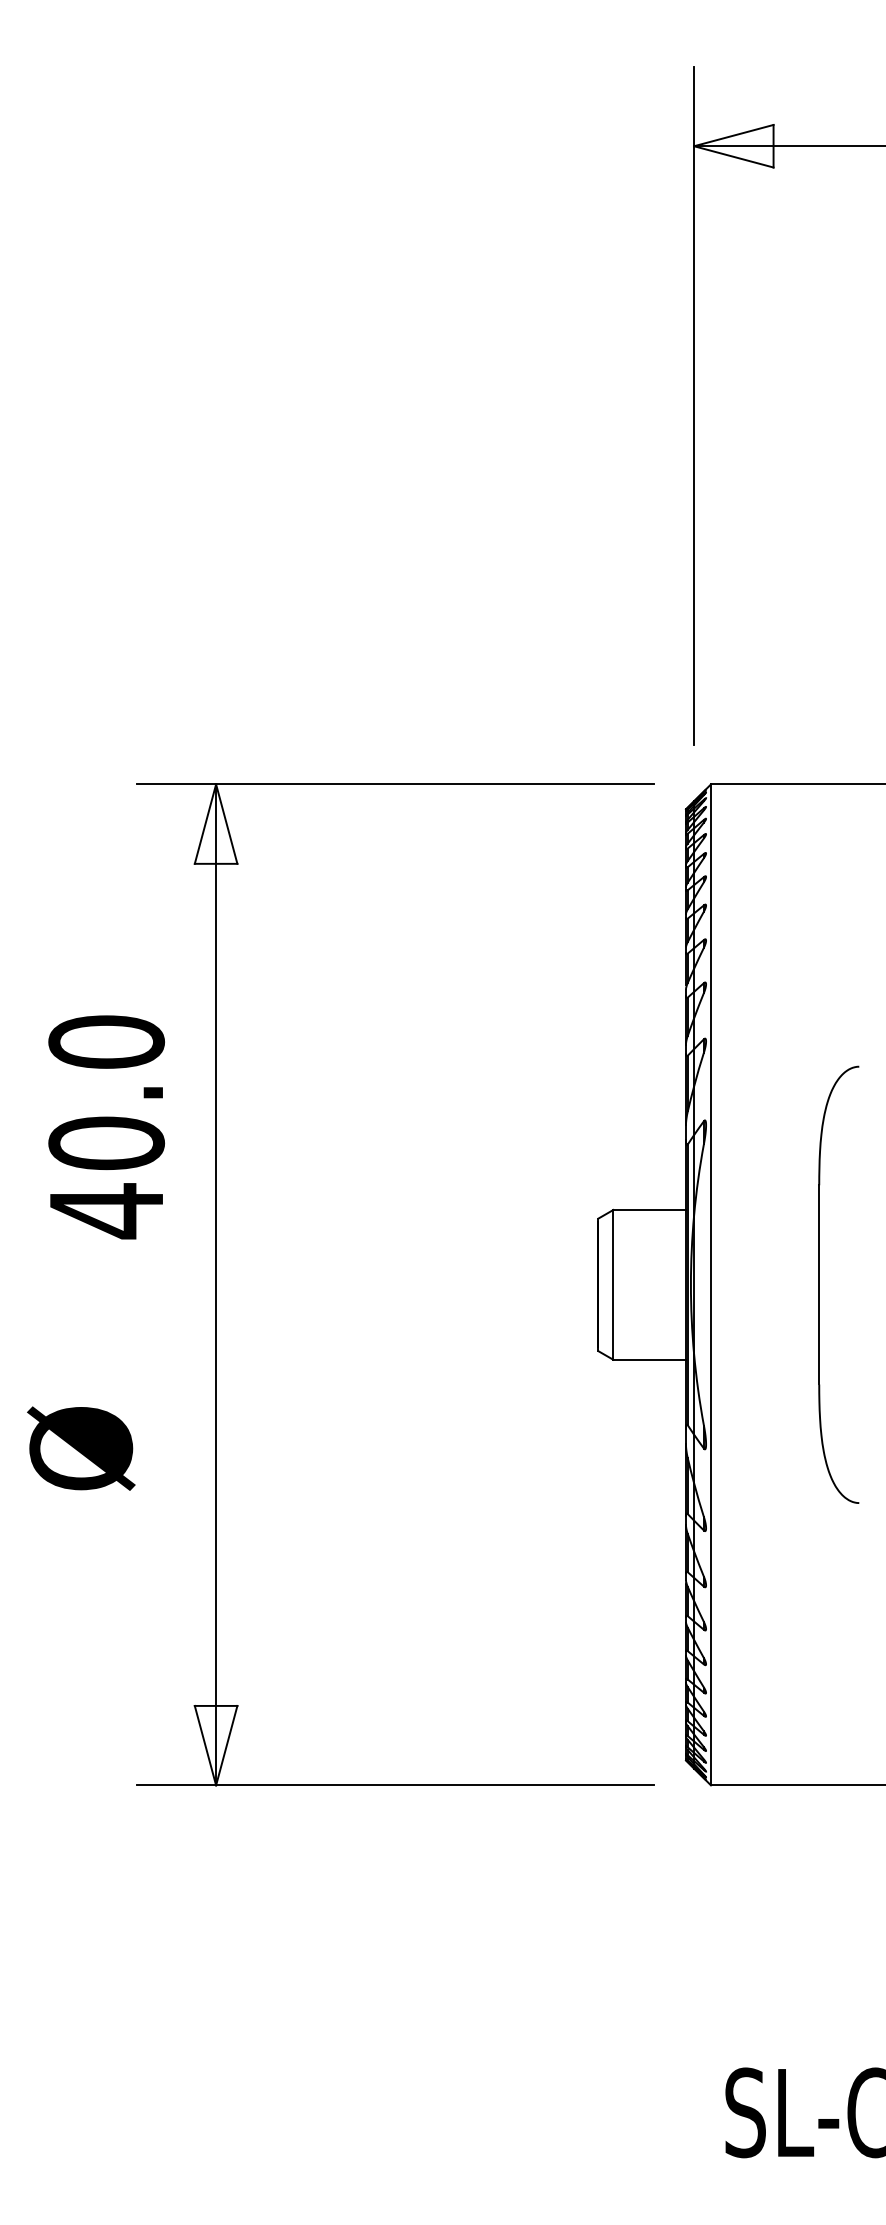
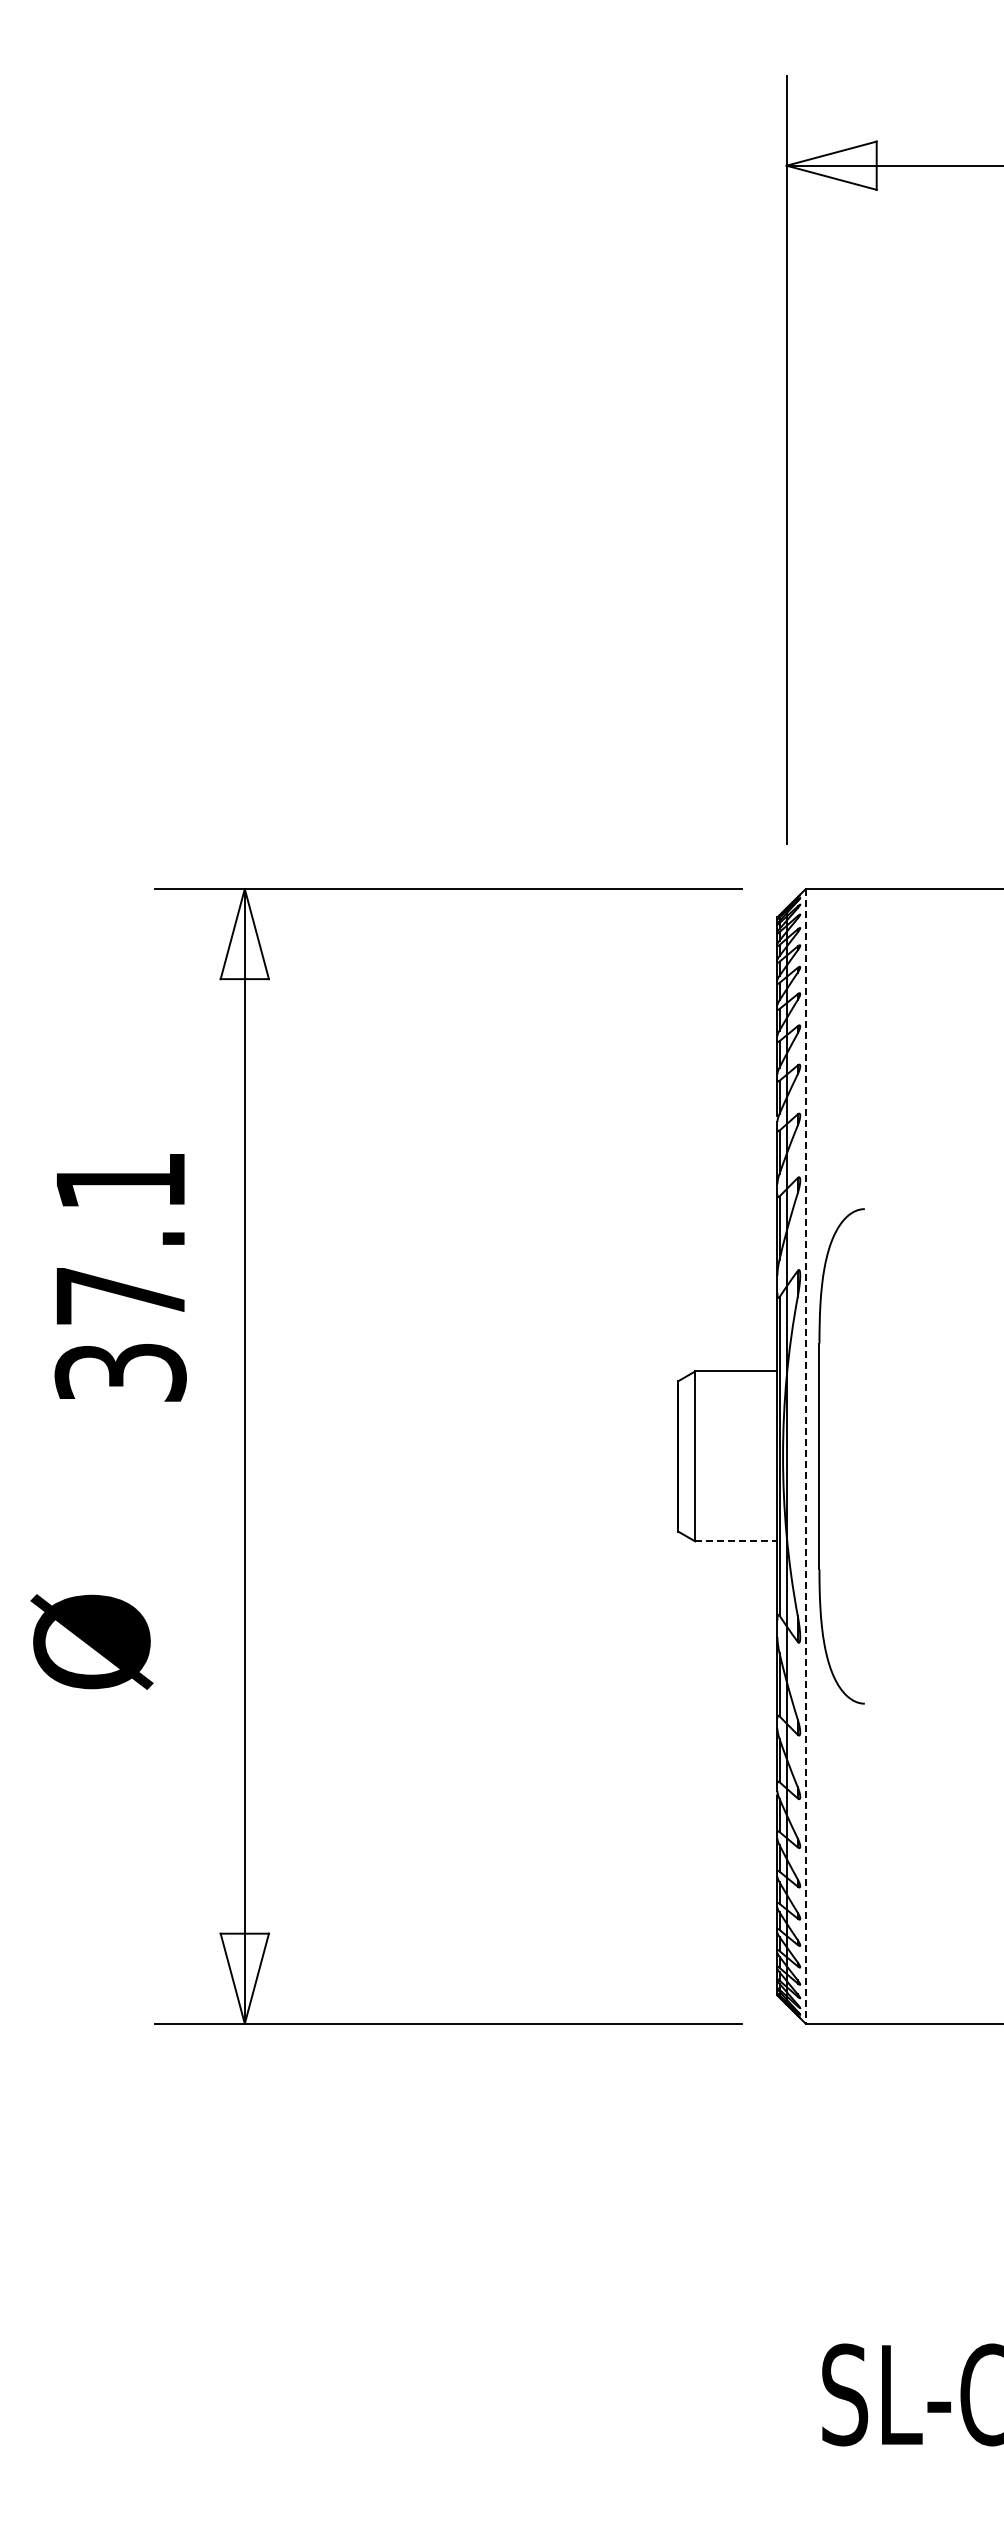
text: (106, 1127) -> (120, 1277), 40.0 -> 37.1
line: (710, 1284) -> (805, 1456), solid -> dashed
part: (819, 1284) -> (819, 1456), moved
line: (649, 1359) -> (736, 1541), solid -> dashed

